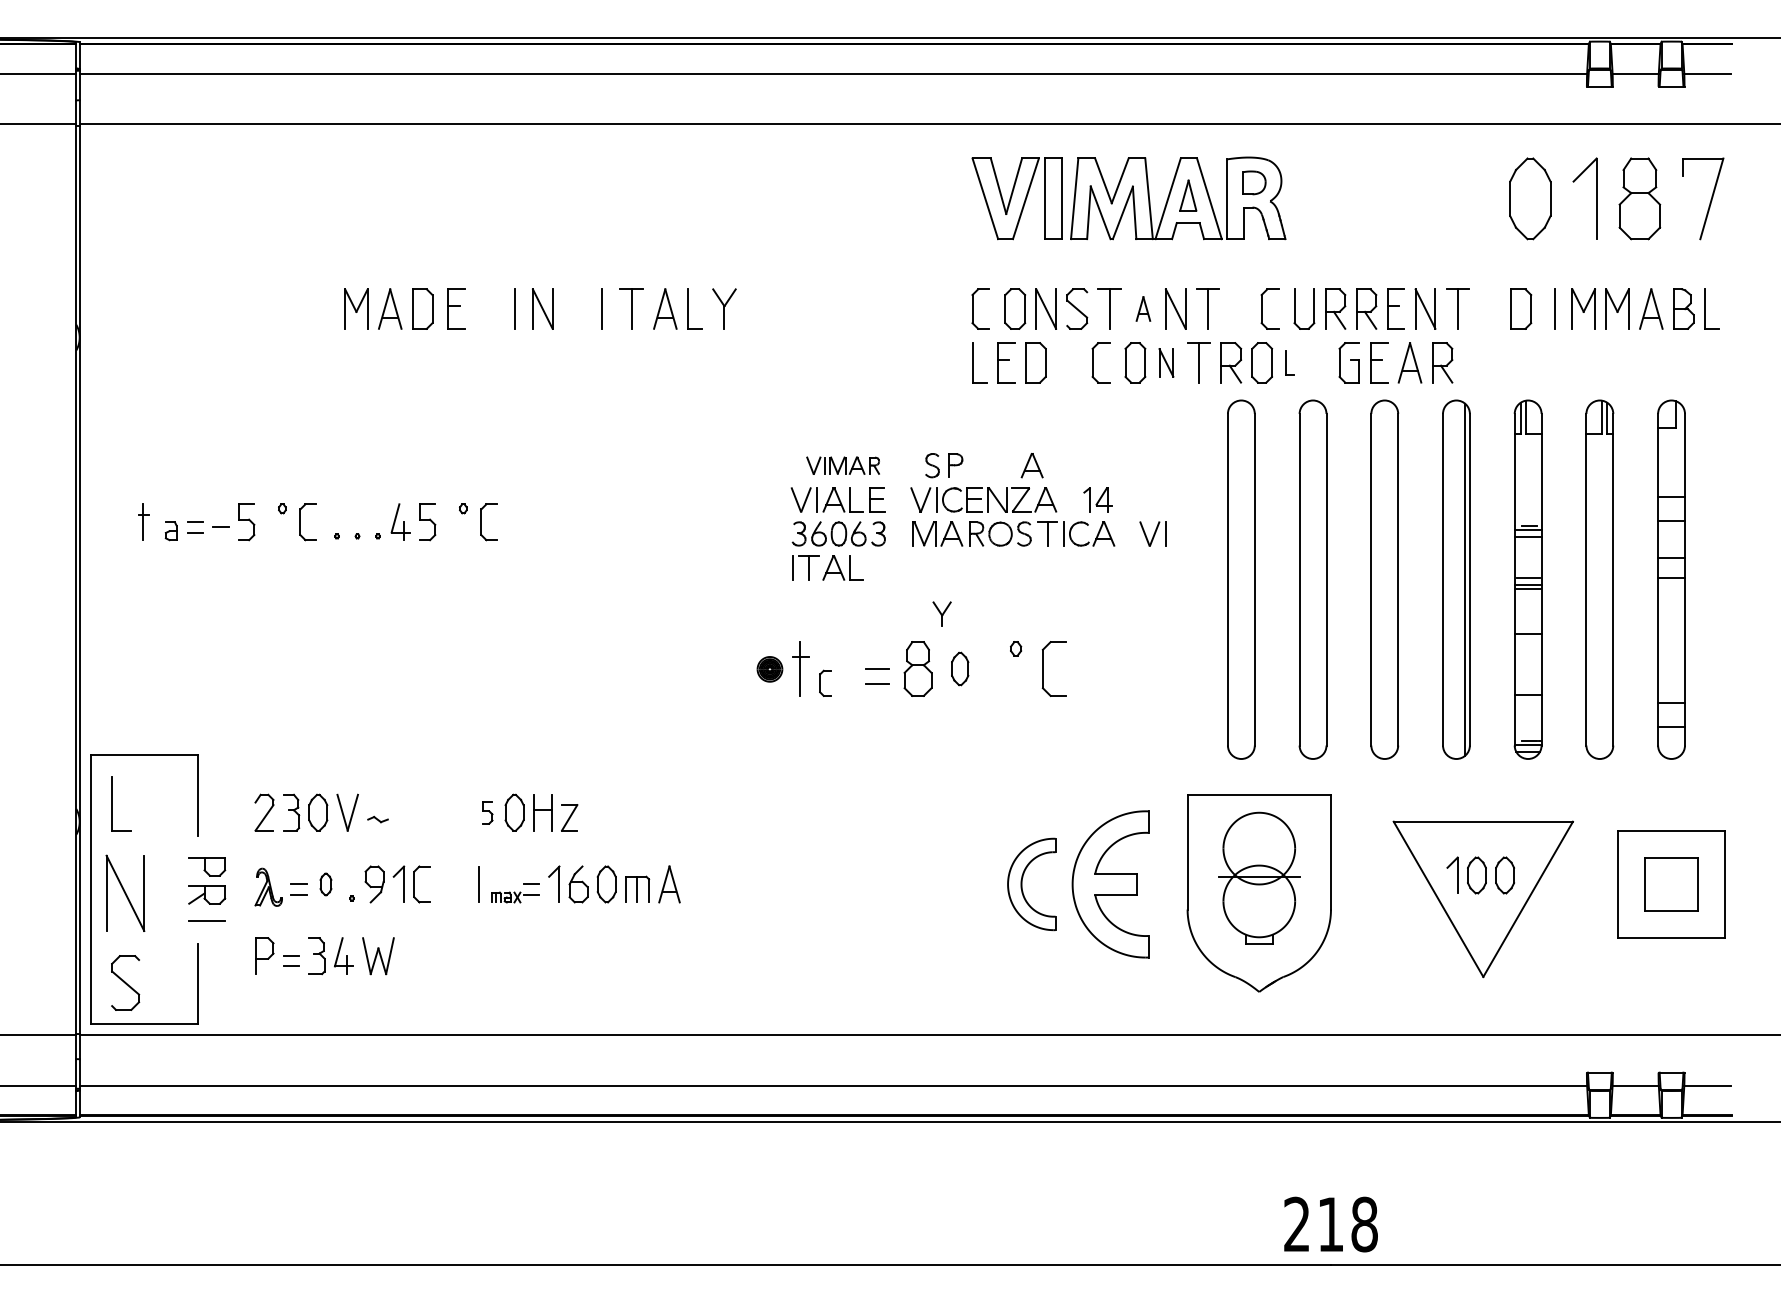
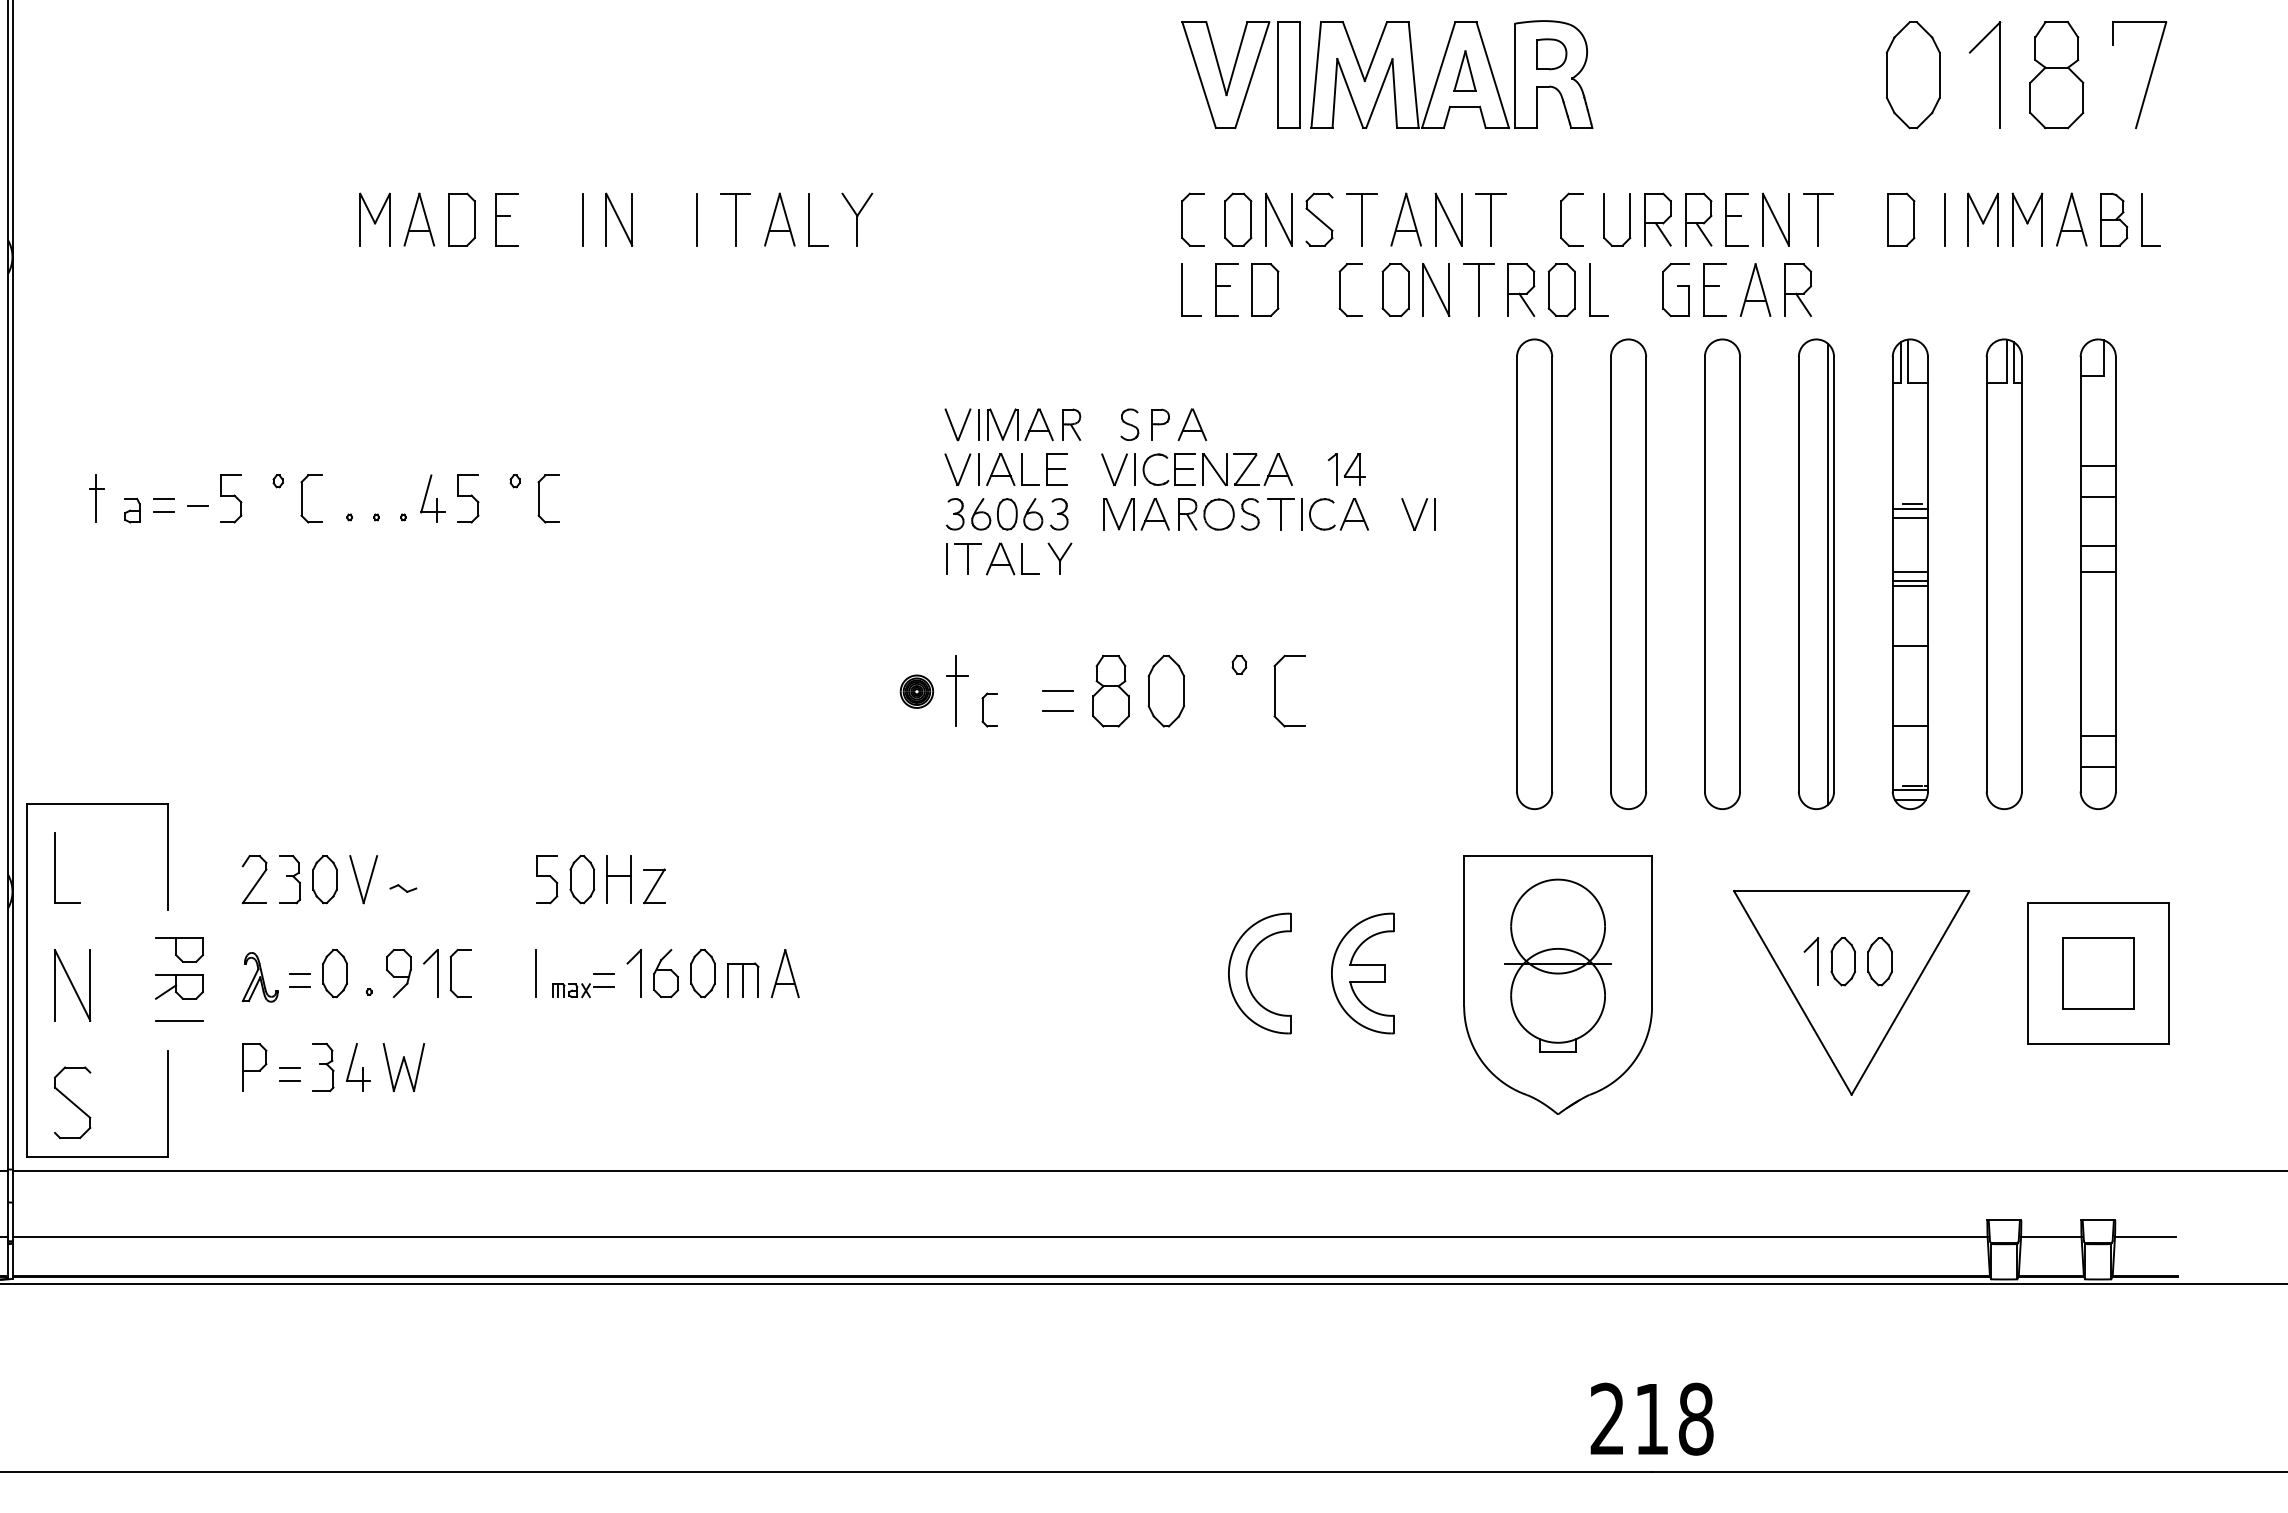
part: (1143, 308) -> (1406, 218), size x1.67
part: (1166, 362) -> (1436, 289), size x1.43
part: (1289, 362) -> (1597, 289), size x1.67
part: (842, 465) -> (1011, 424), size x1.43
part: (1031, 465) -> (1191, 424), moved
part: (941, 613) -> (1059, 558), moved
part: (959, 668) -> (1165, 690), size x1.67
part: (487, 812) -> (546, 879), size x1.67
part: (325, 884) -> (334, 973), size x1.67
part: (1109, 884) -> (1361, 973), size x0.62
part: (125, 893) -> (72, 985), size x0.71

